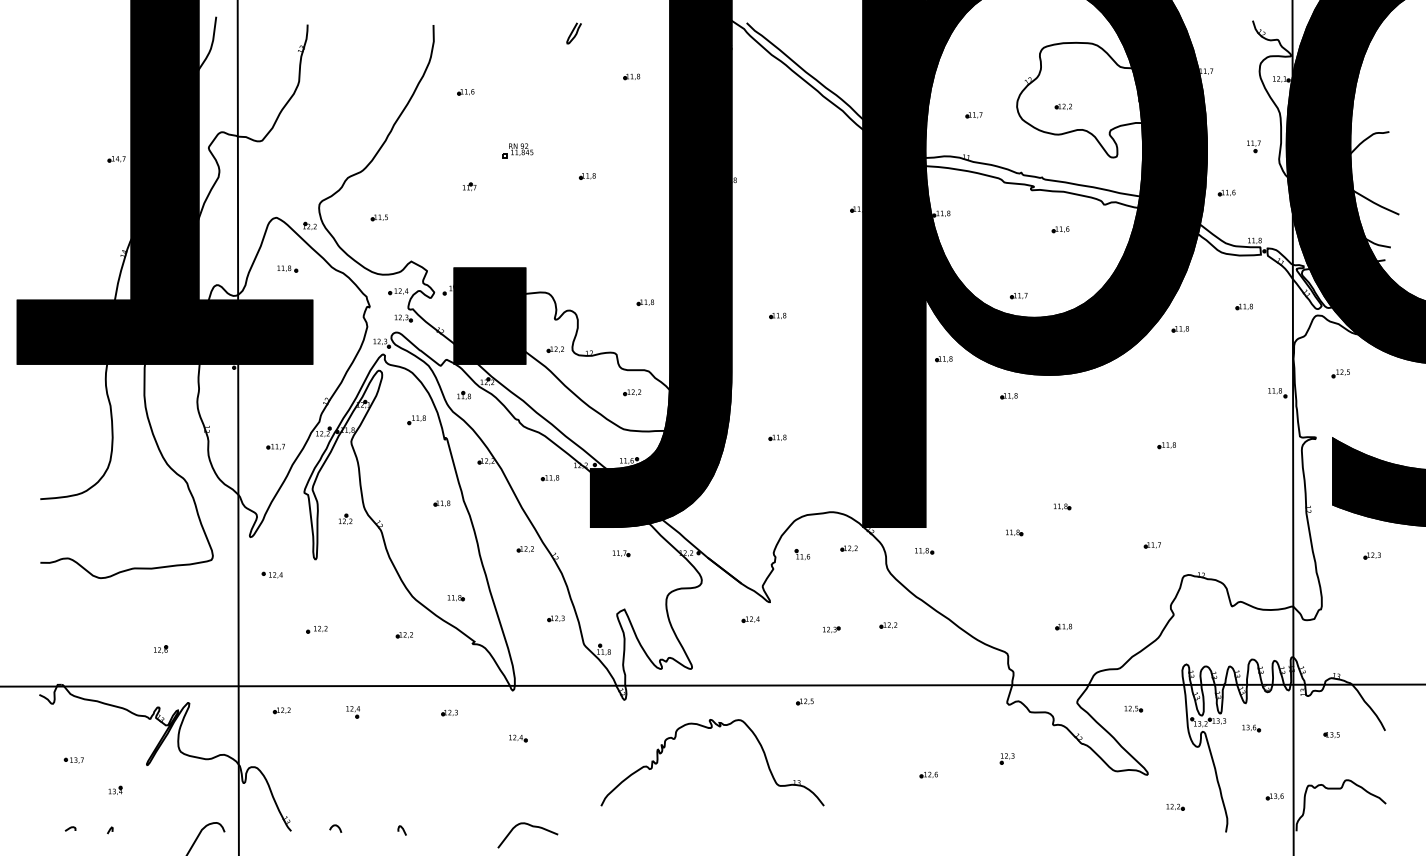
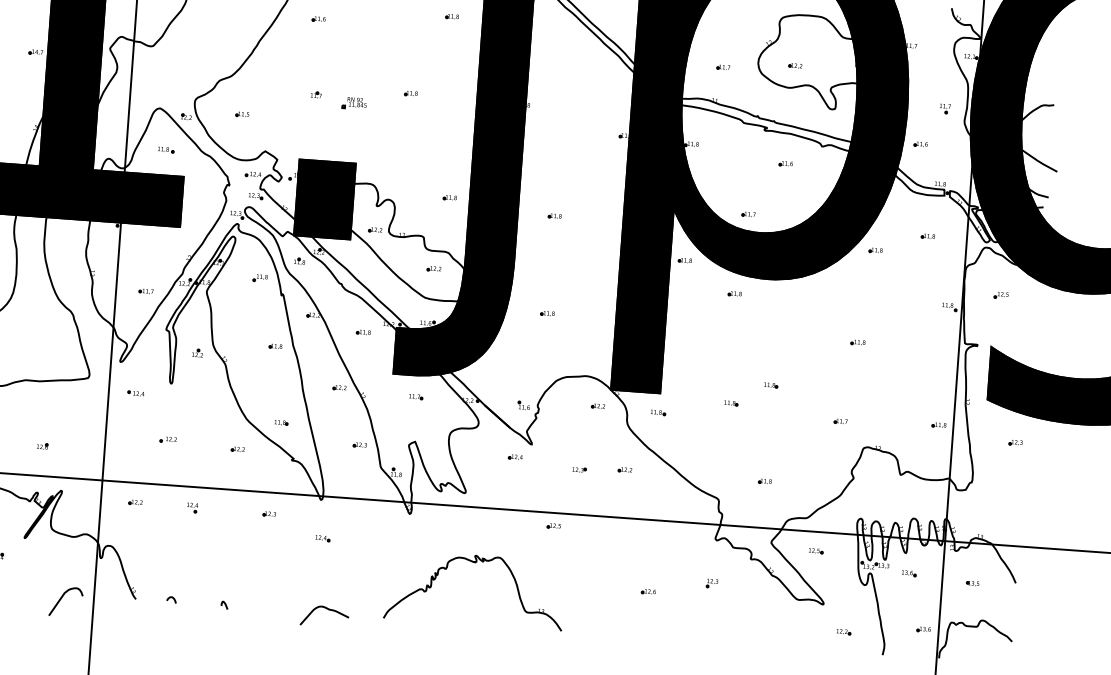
part: (517, 150) -> (354, 103), moved
part: (1274, 540) -> (938, 424), added
part: (802, 554) -> (523, 405), moved
part: (711, 728) -> (476, 562), moved

